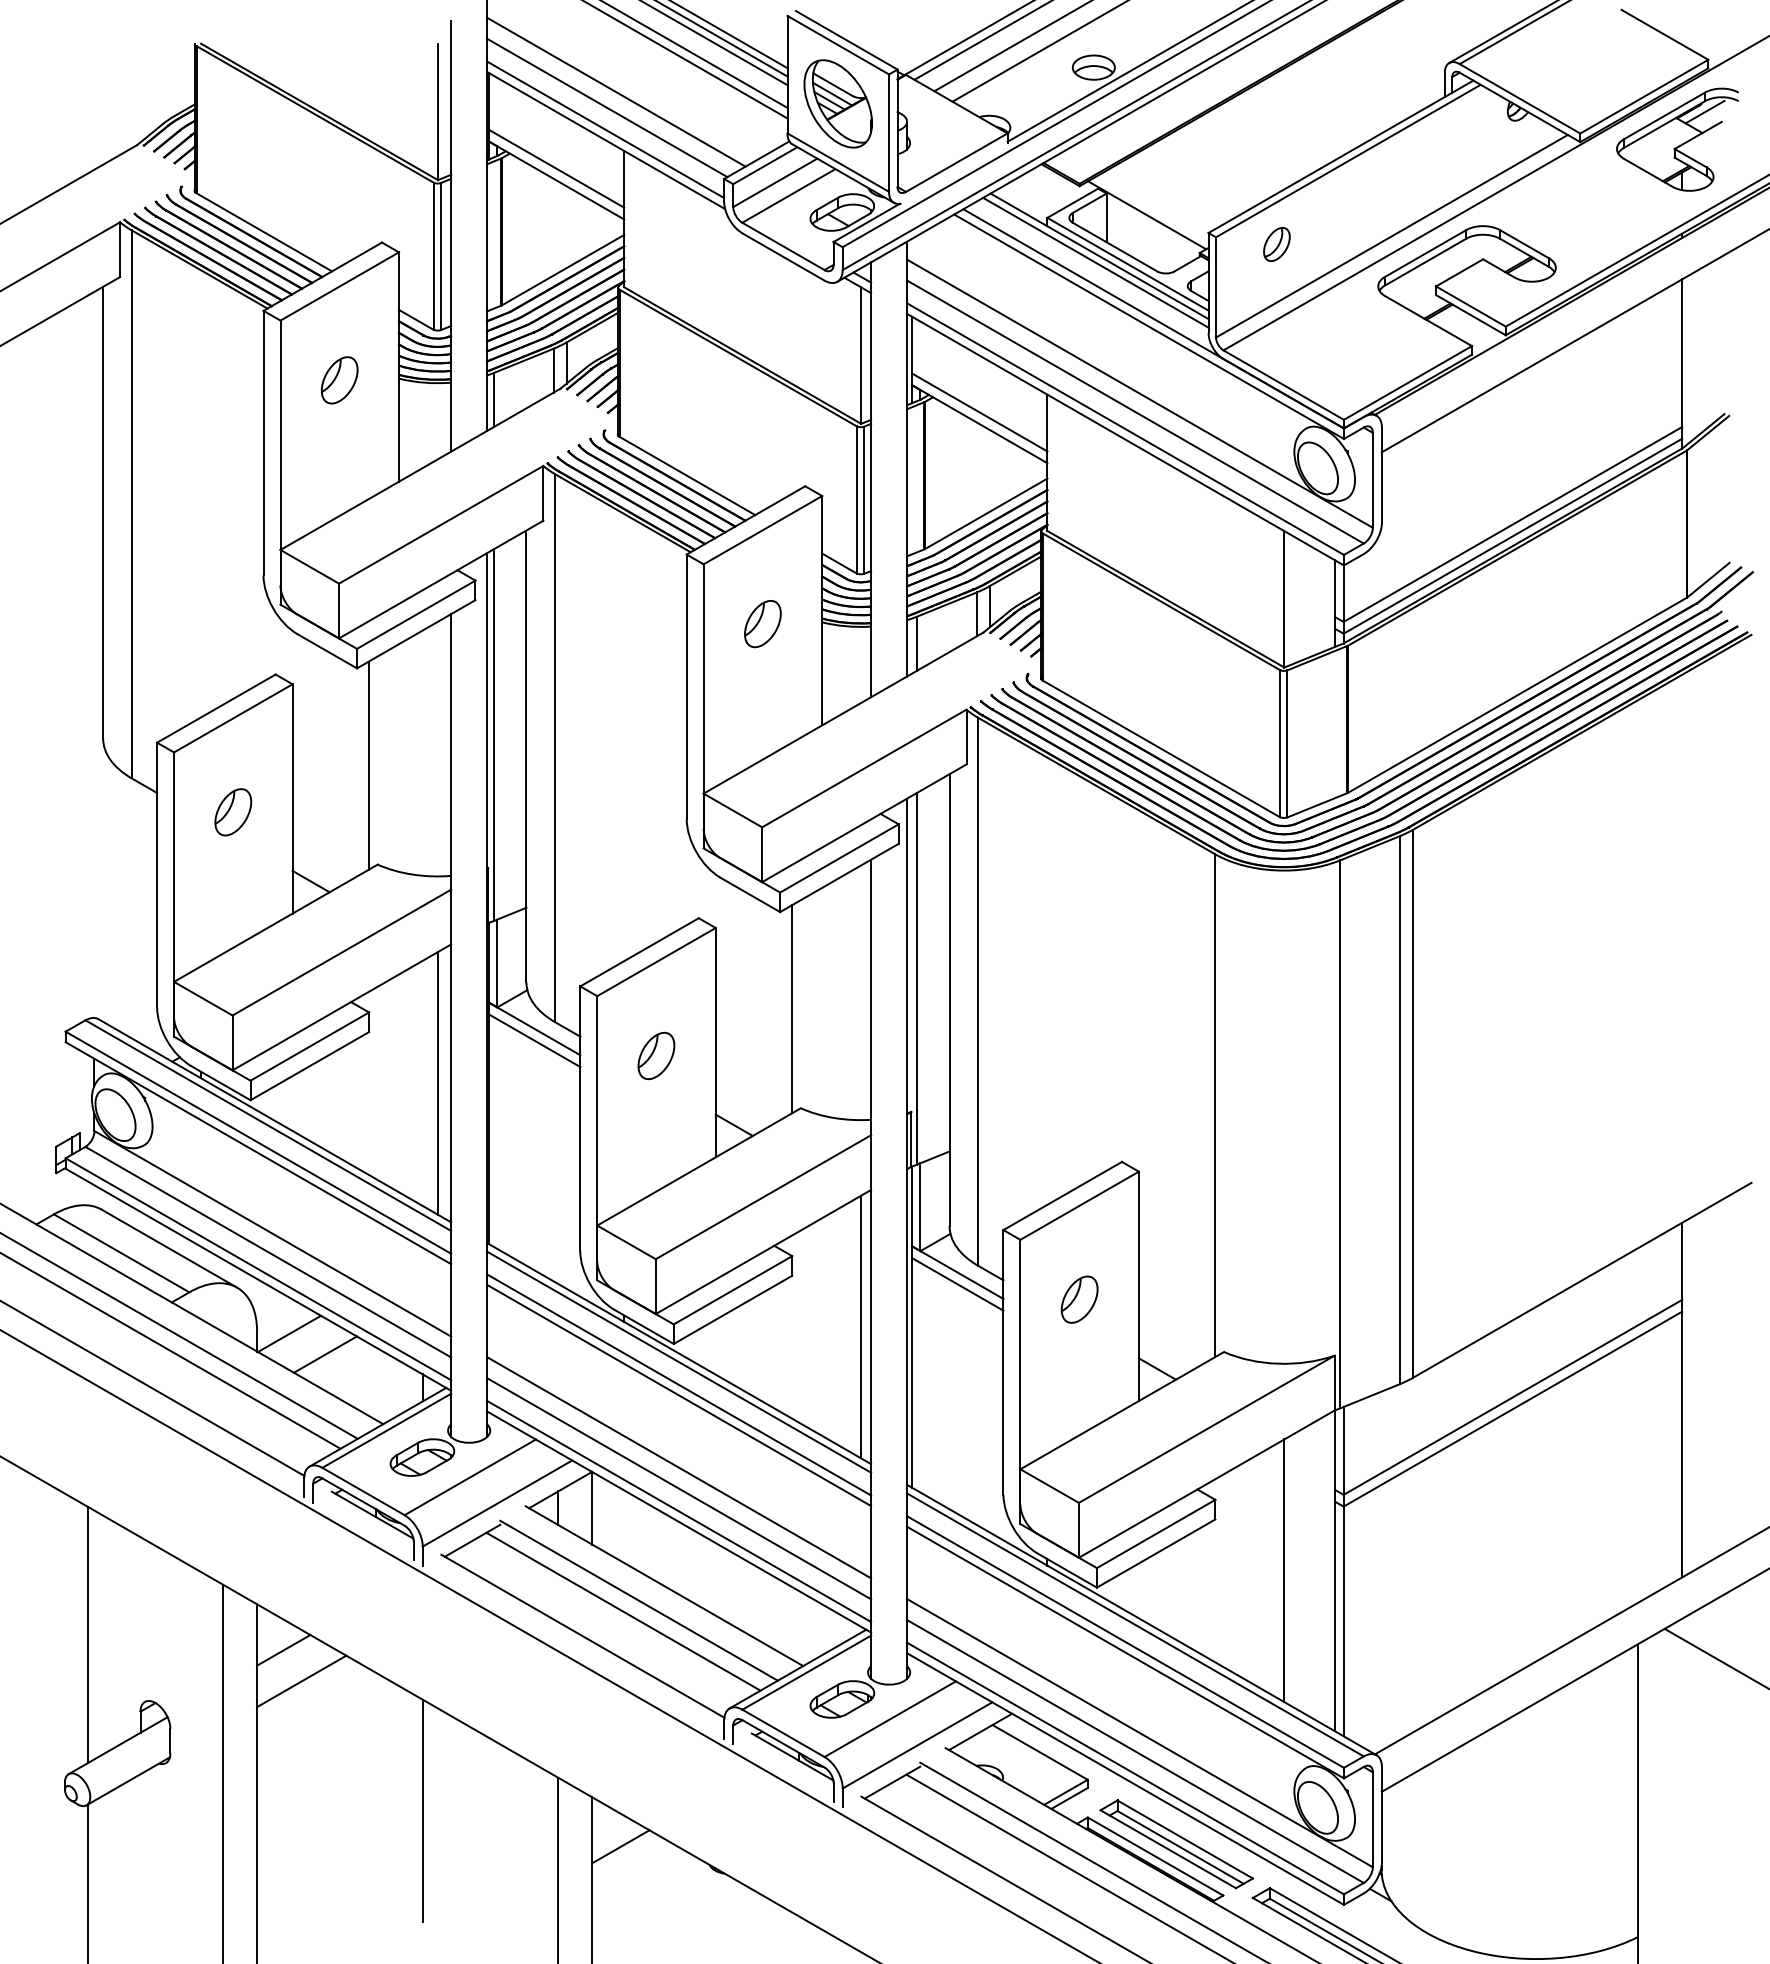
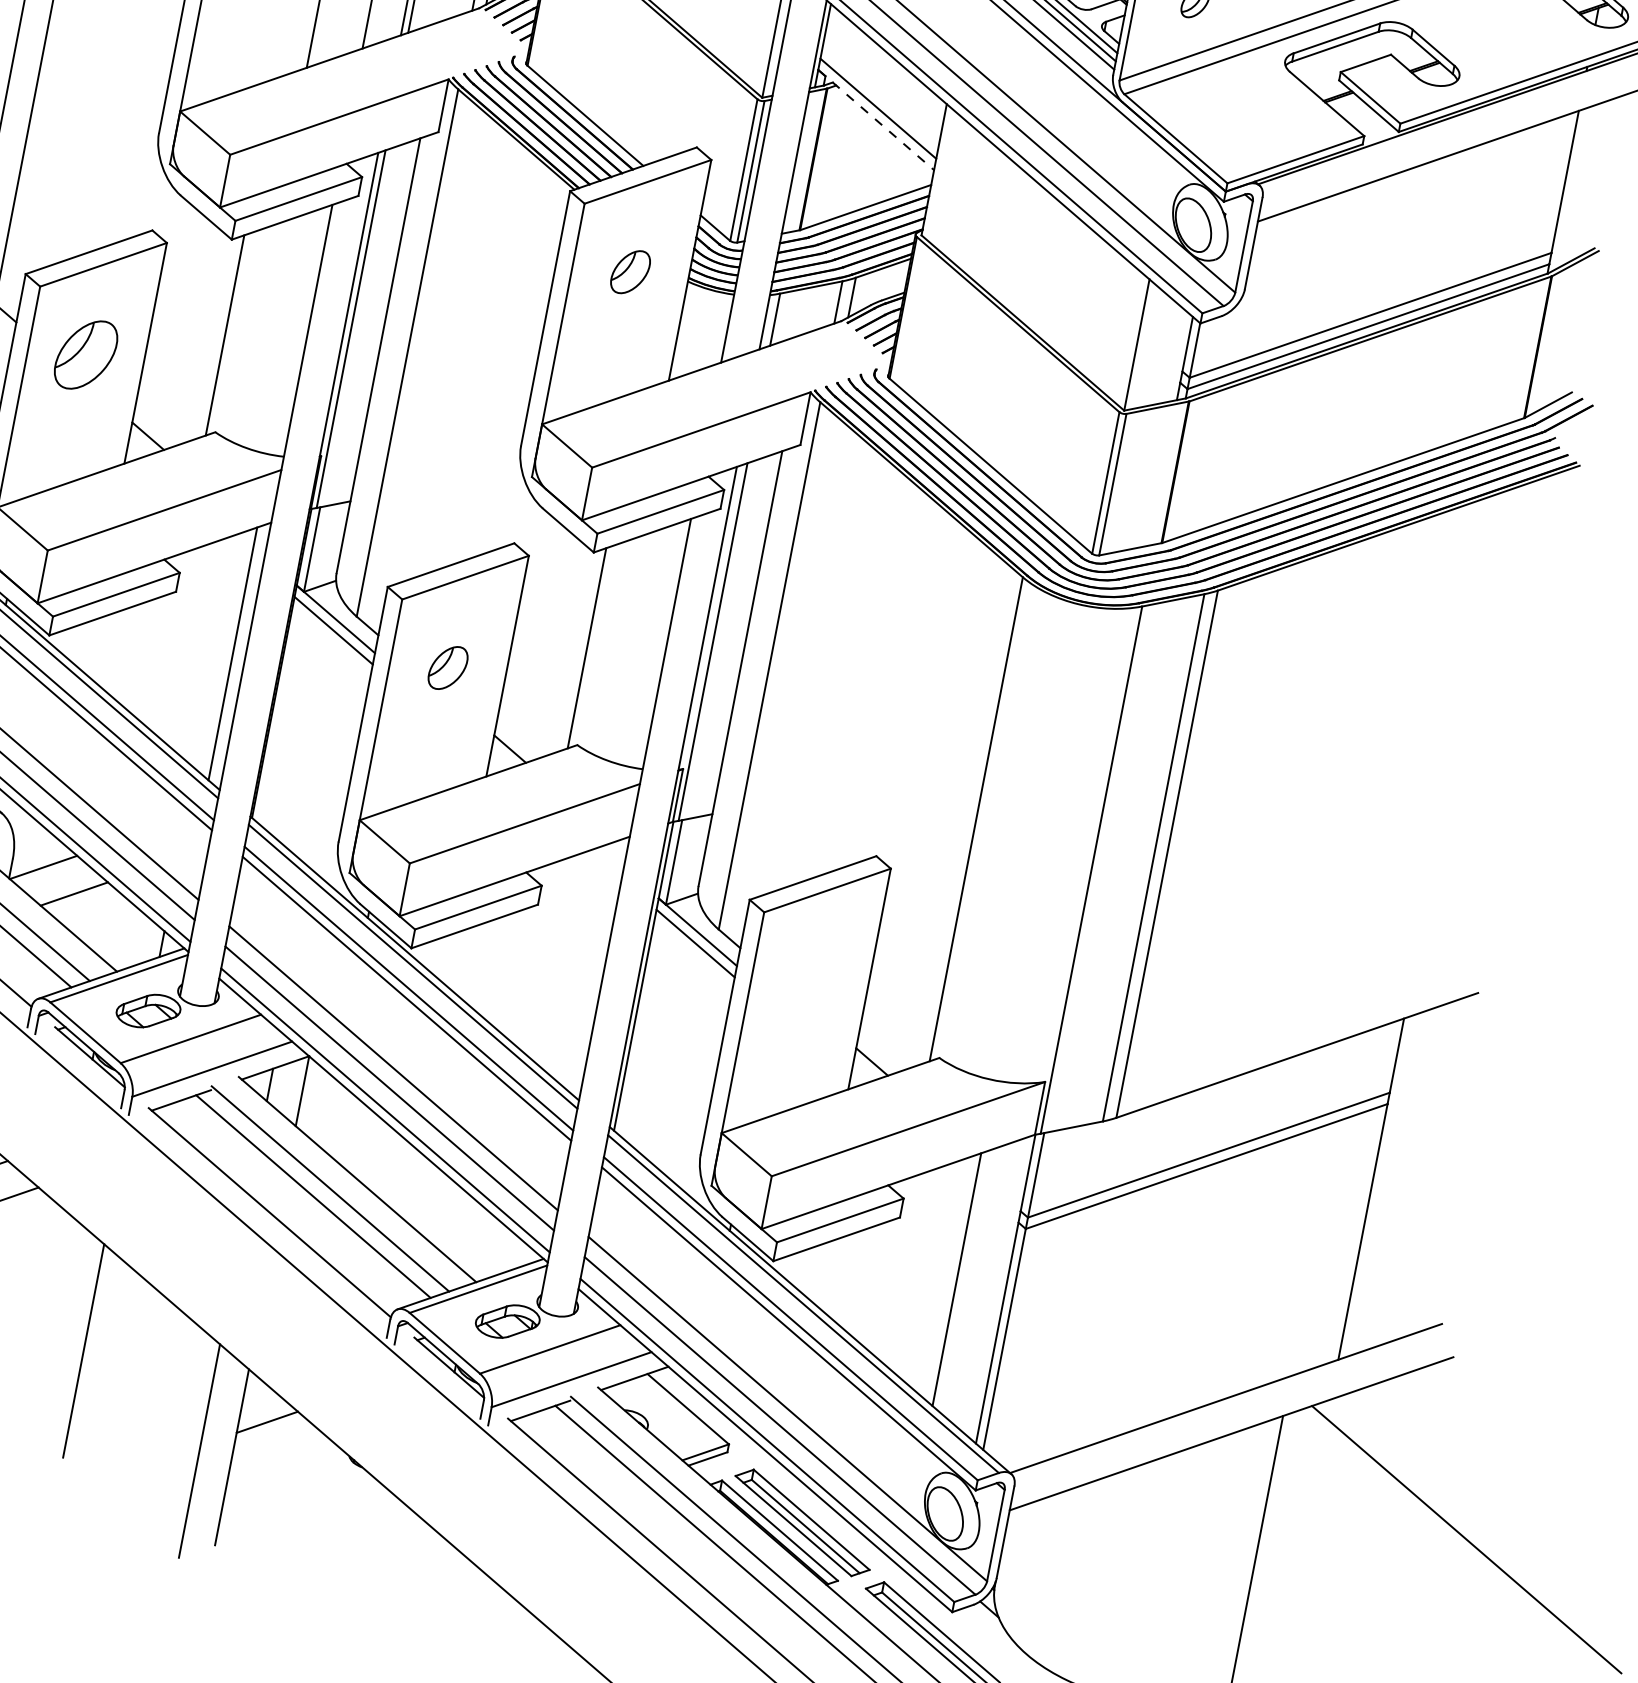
line: (980, 424) -> (876, 120), solid -> dashed
part: (233, 812) -> (86, 355), size x1.6
part: (1079, 1299) -> (810, 980), removed
line: (861, 1326) -> (595, 966), removed

